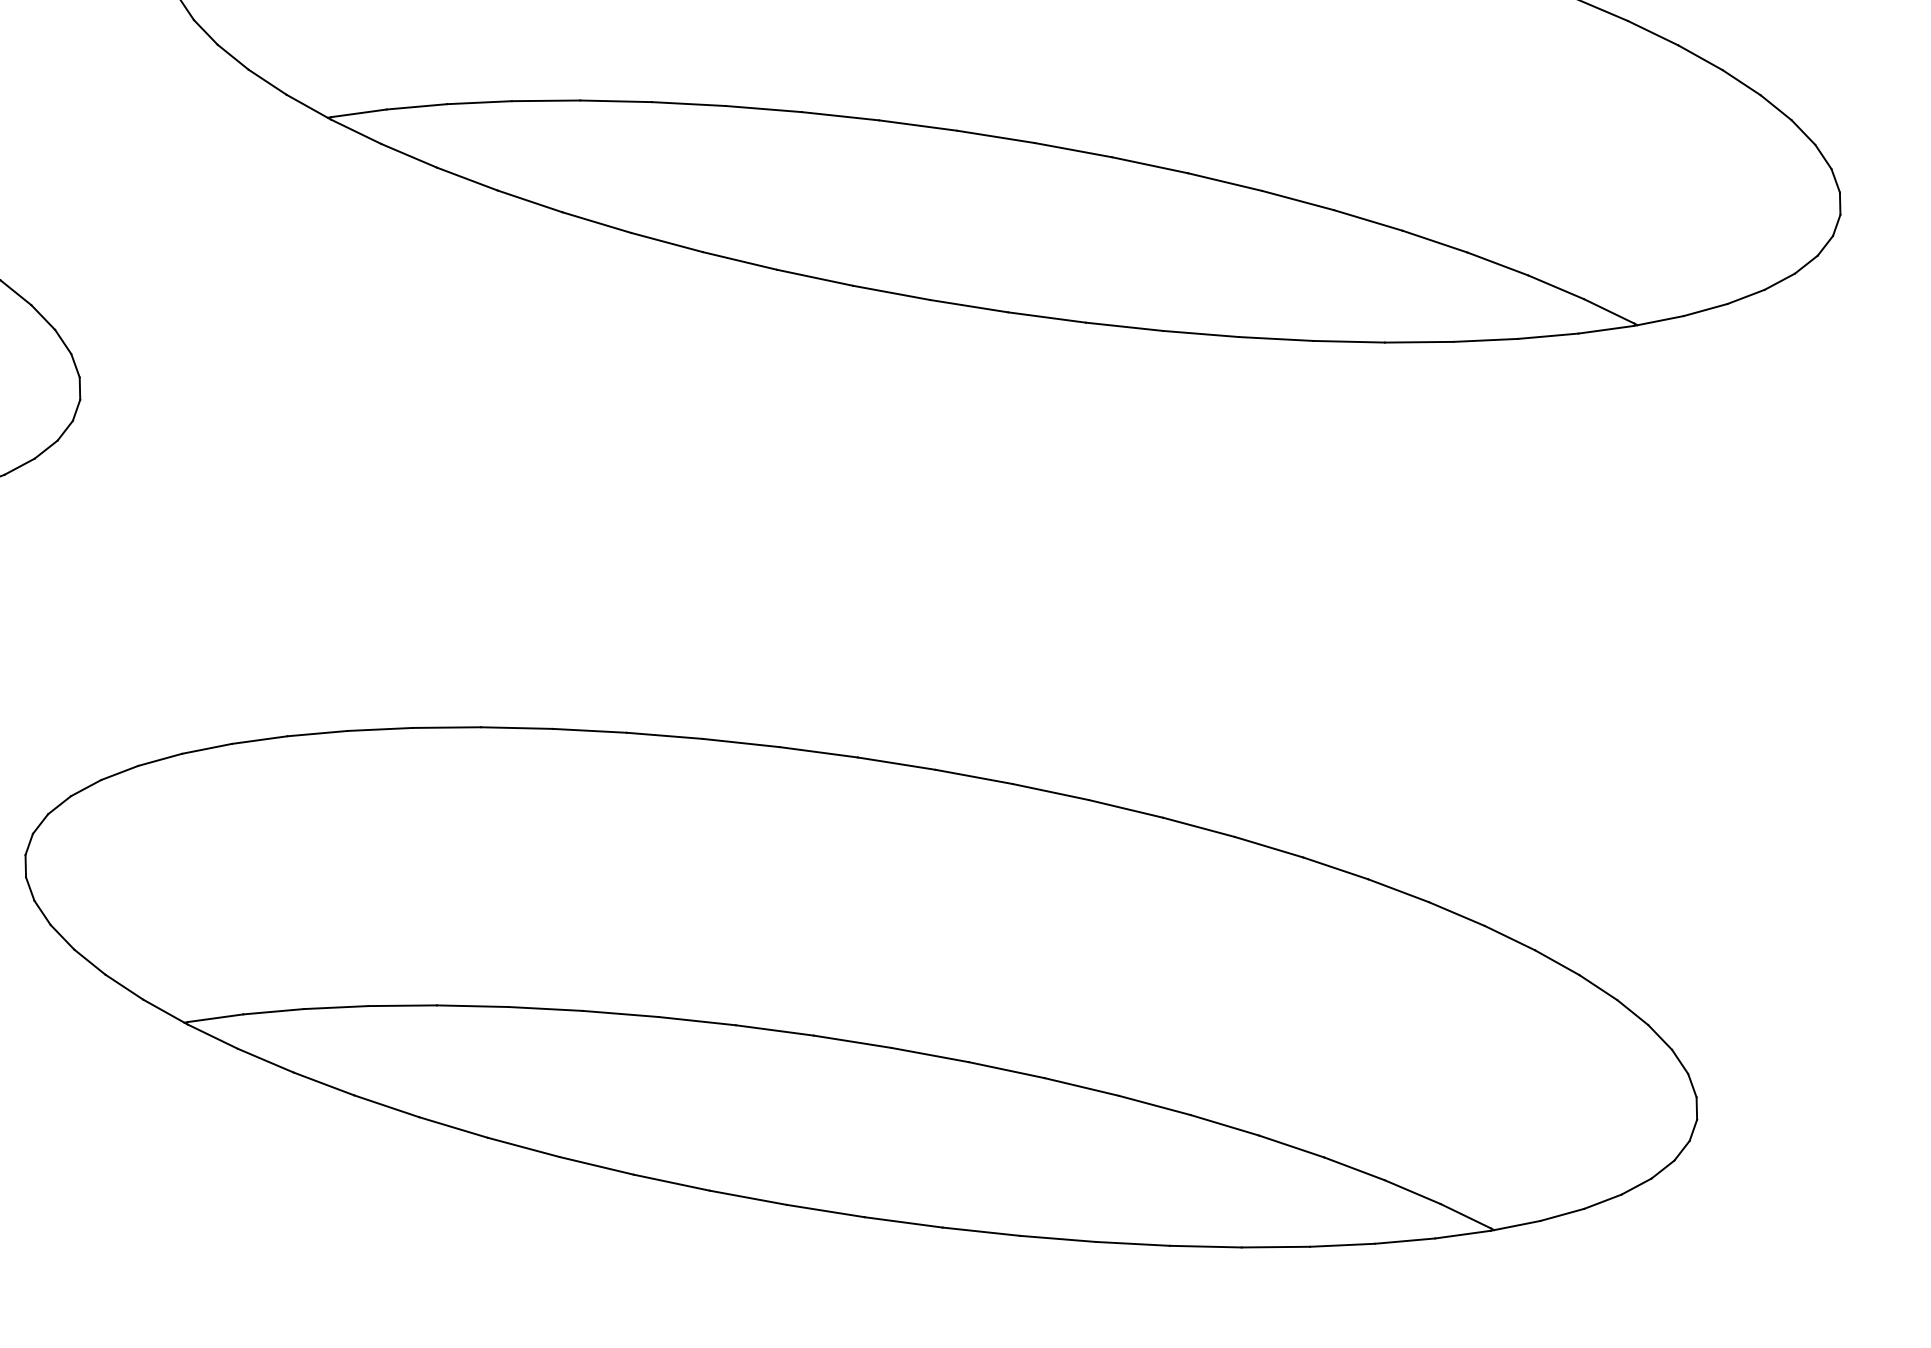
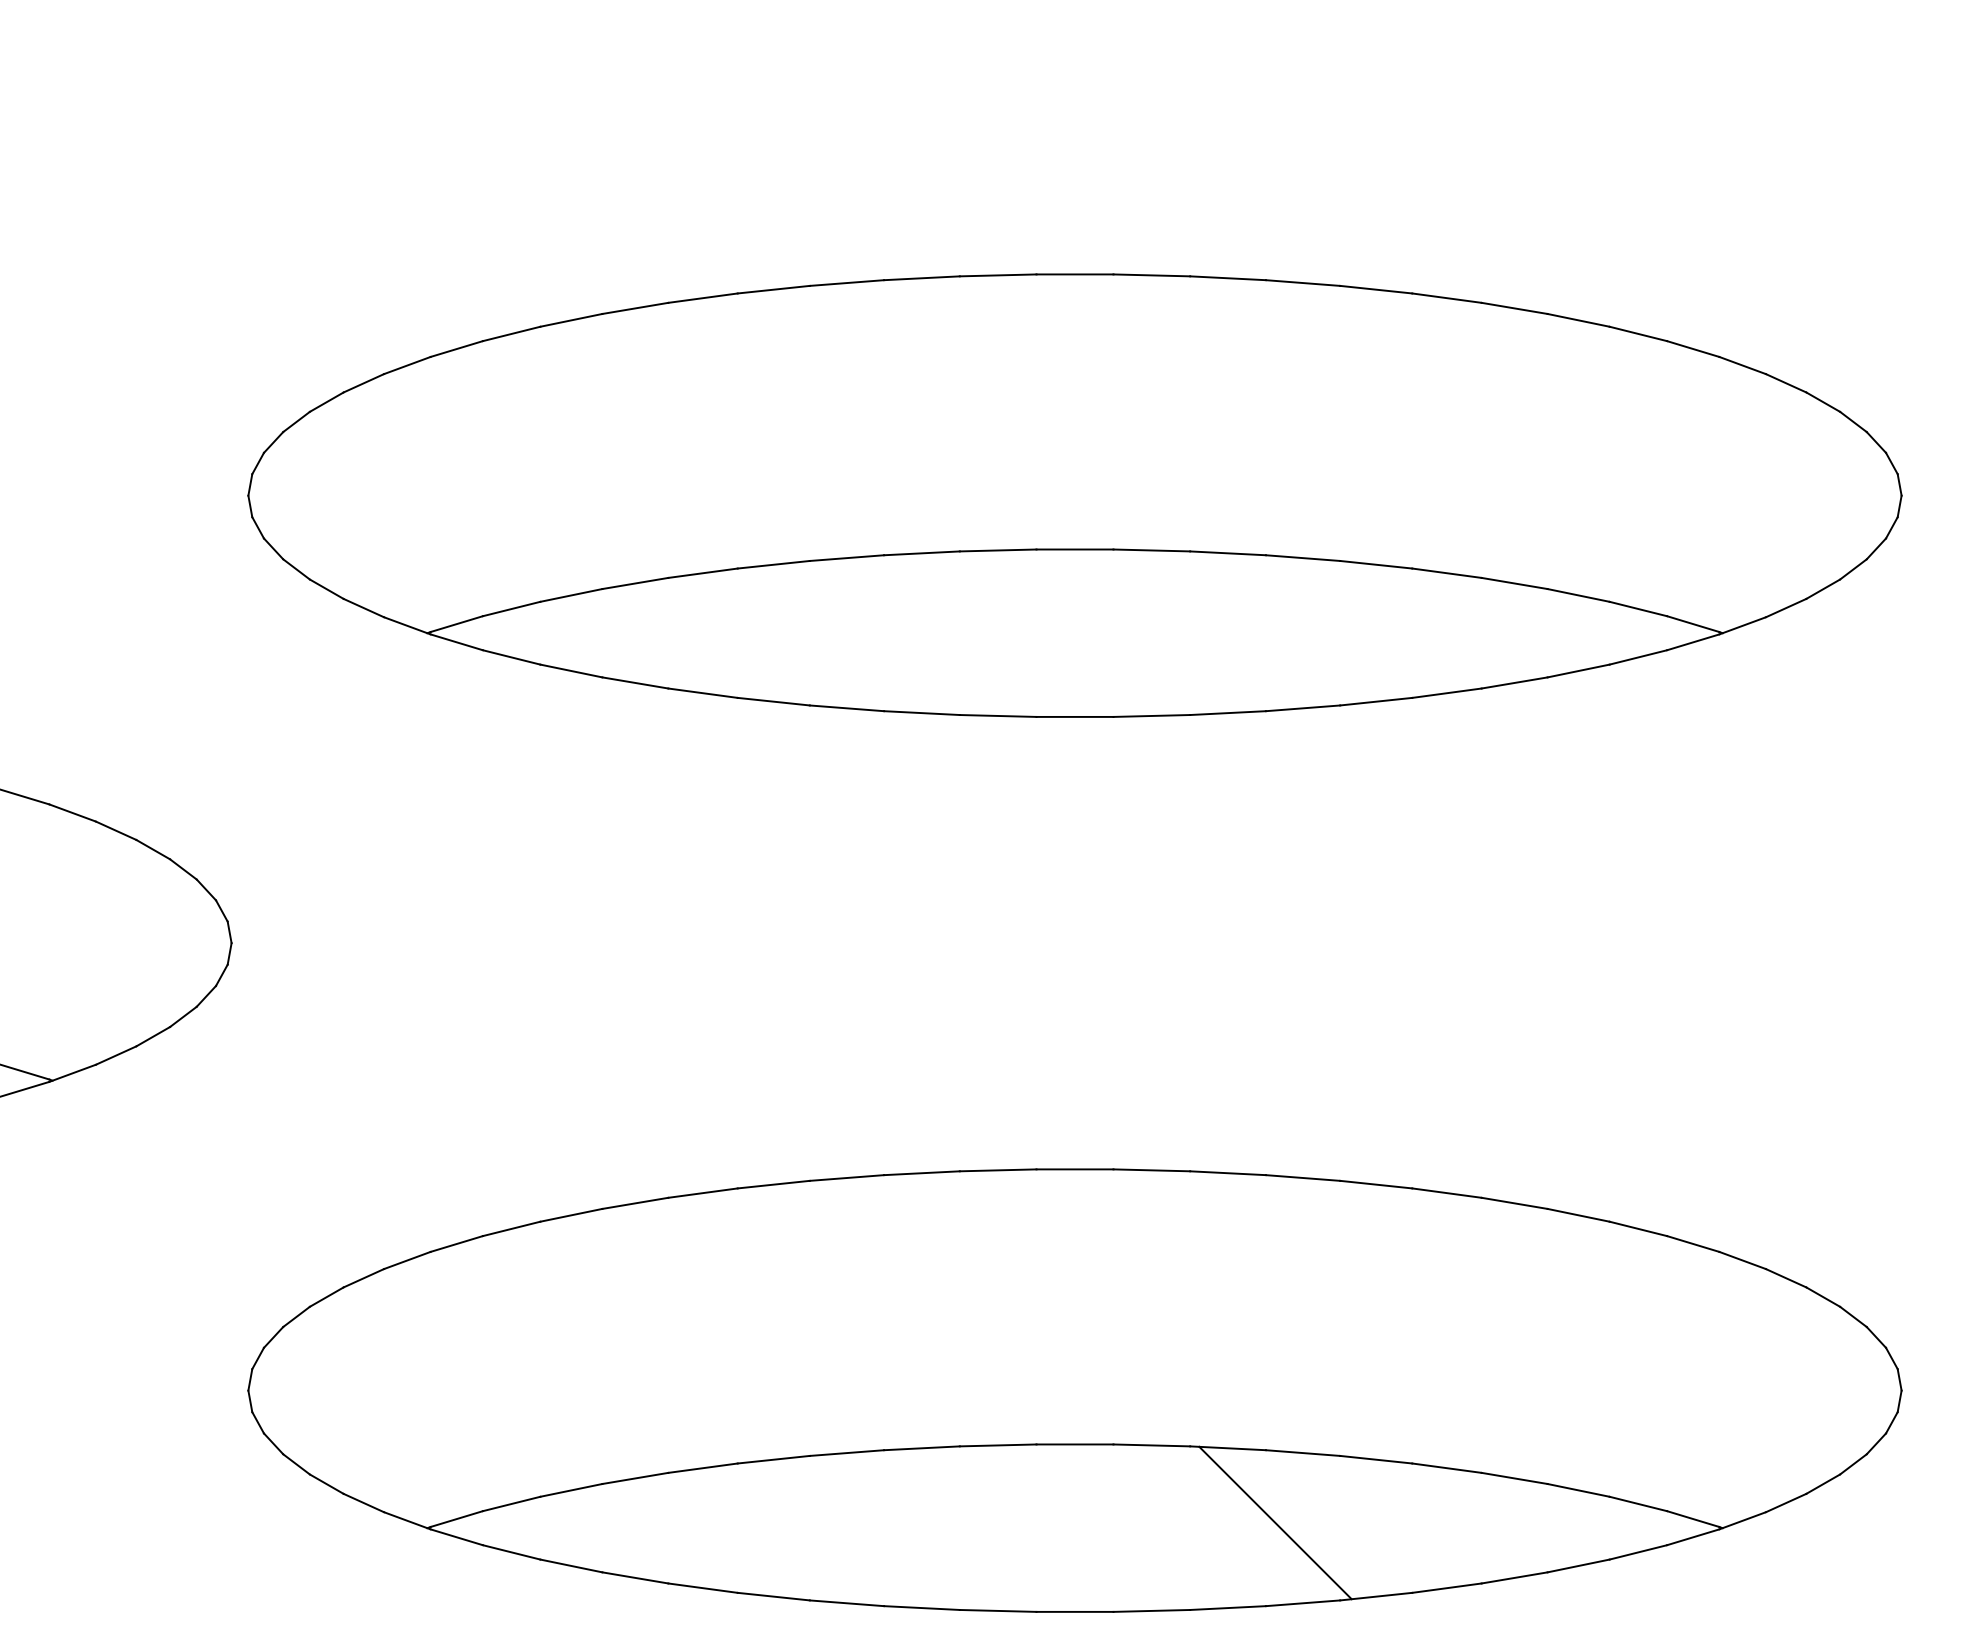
line: (1042, 1152) -> (1275, 1522), added

